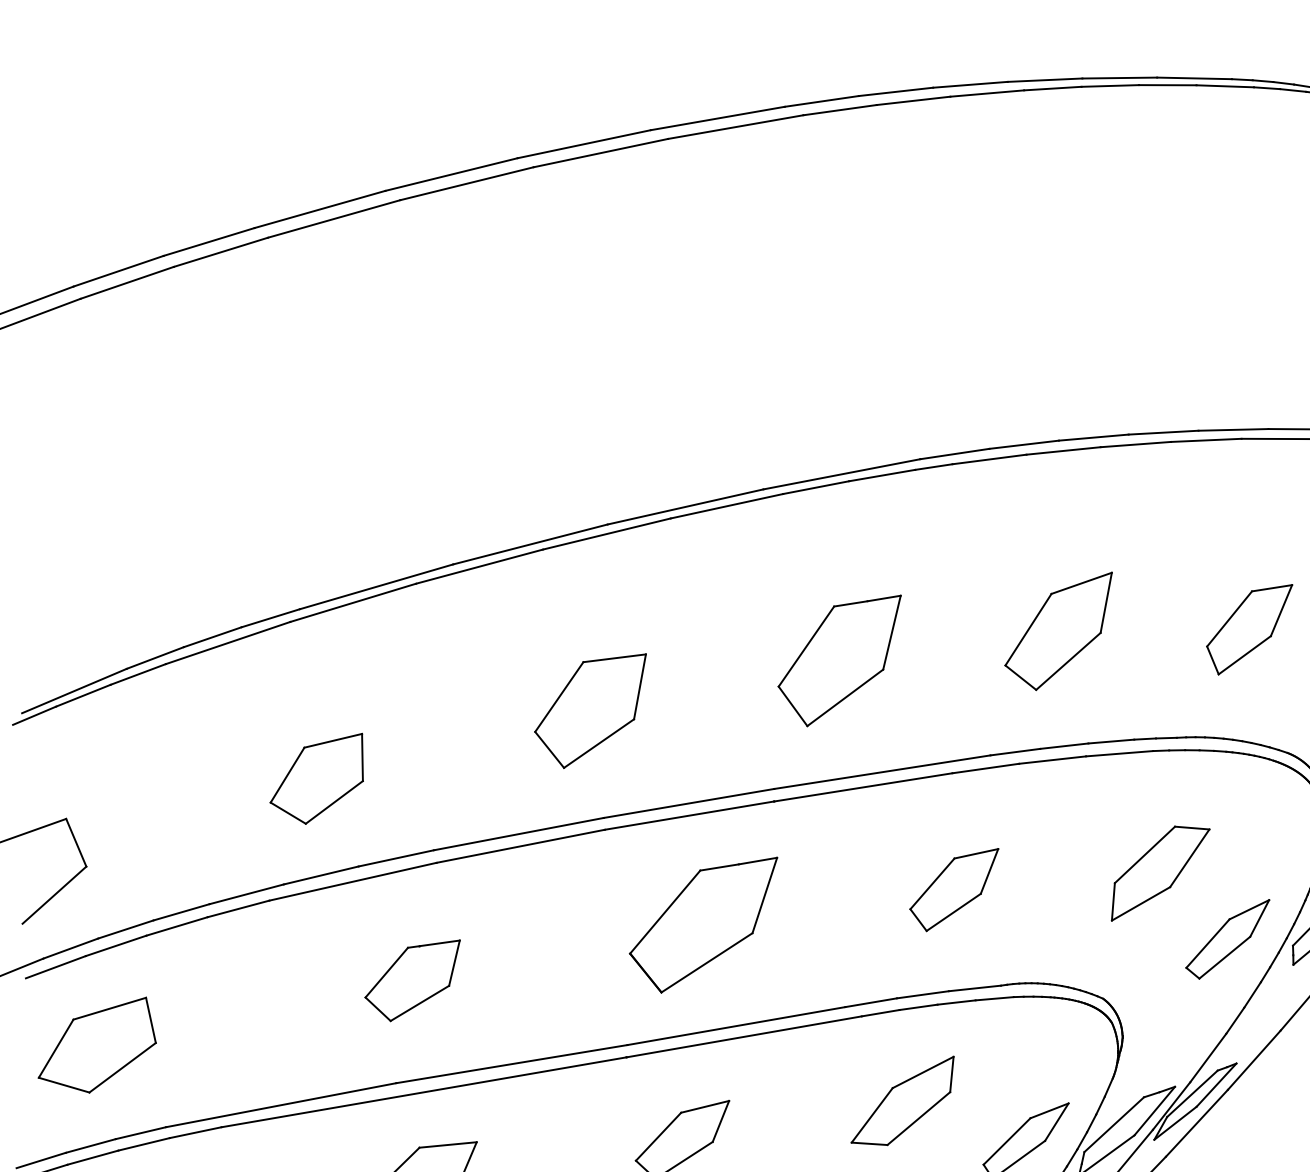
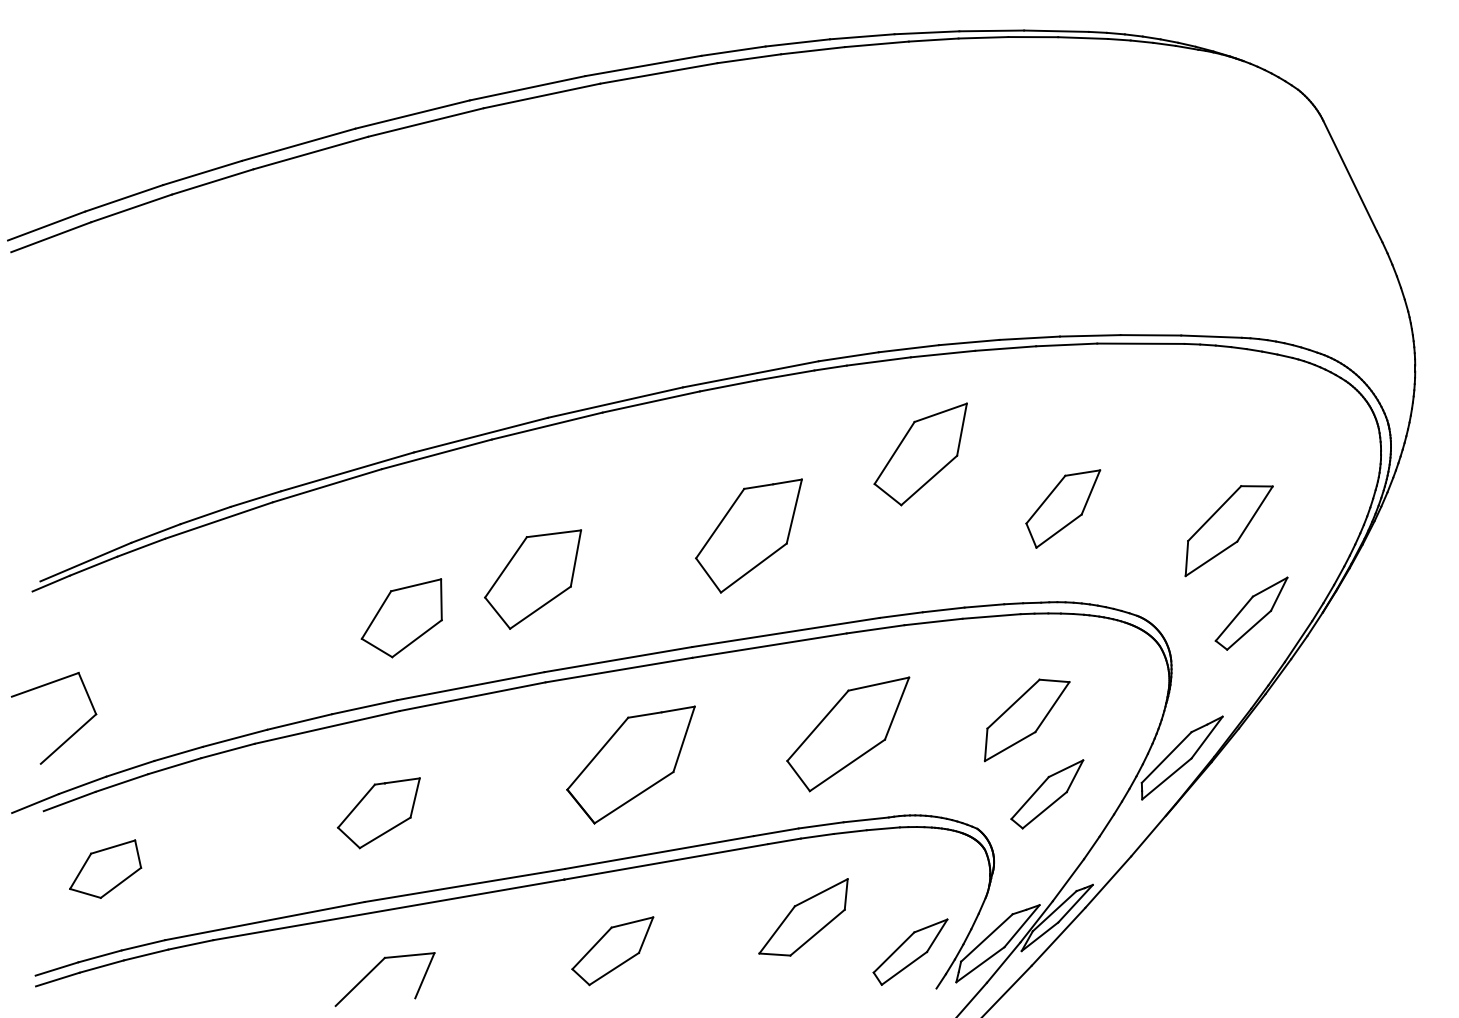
part: (1249, 629) -> (1063, 508), moved
part: (1058, 631) -> (920, 454), moved
part: (316, 779) -> (401, 618), moved
part: (954, 889) -> (848, 734), size x1.6
part: (1227, 939) -> (1047, 794), moved
part: (97, 1045) -> (105, 869), size x0.7

